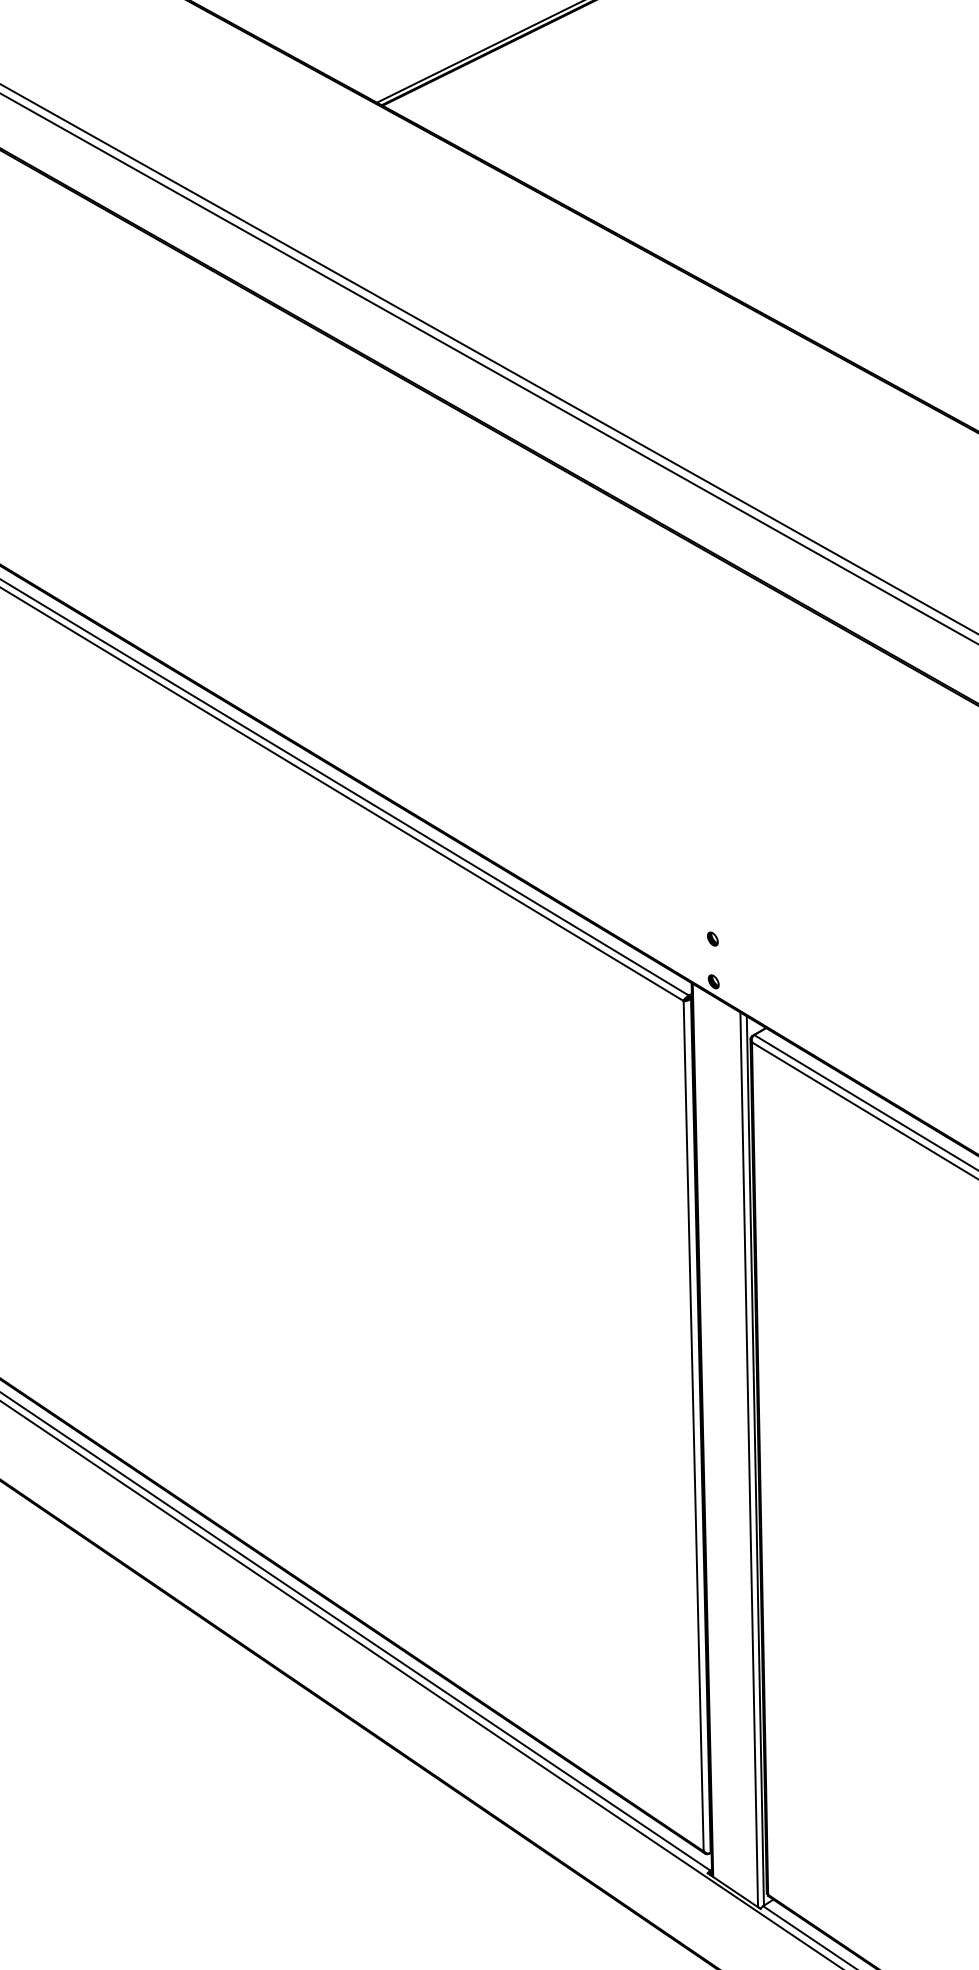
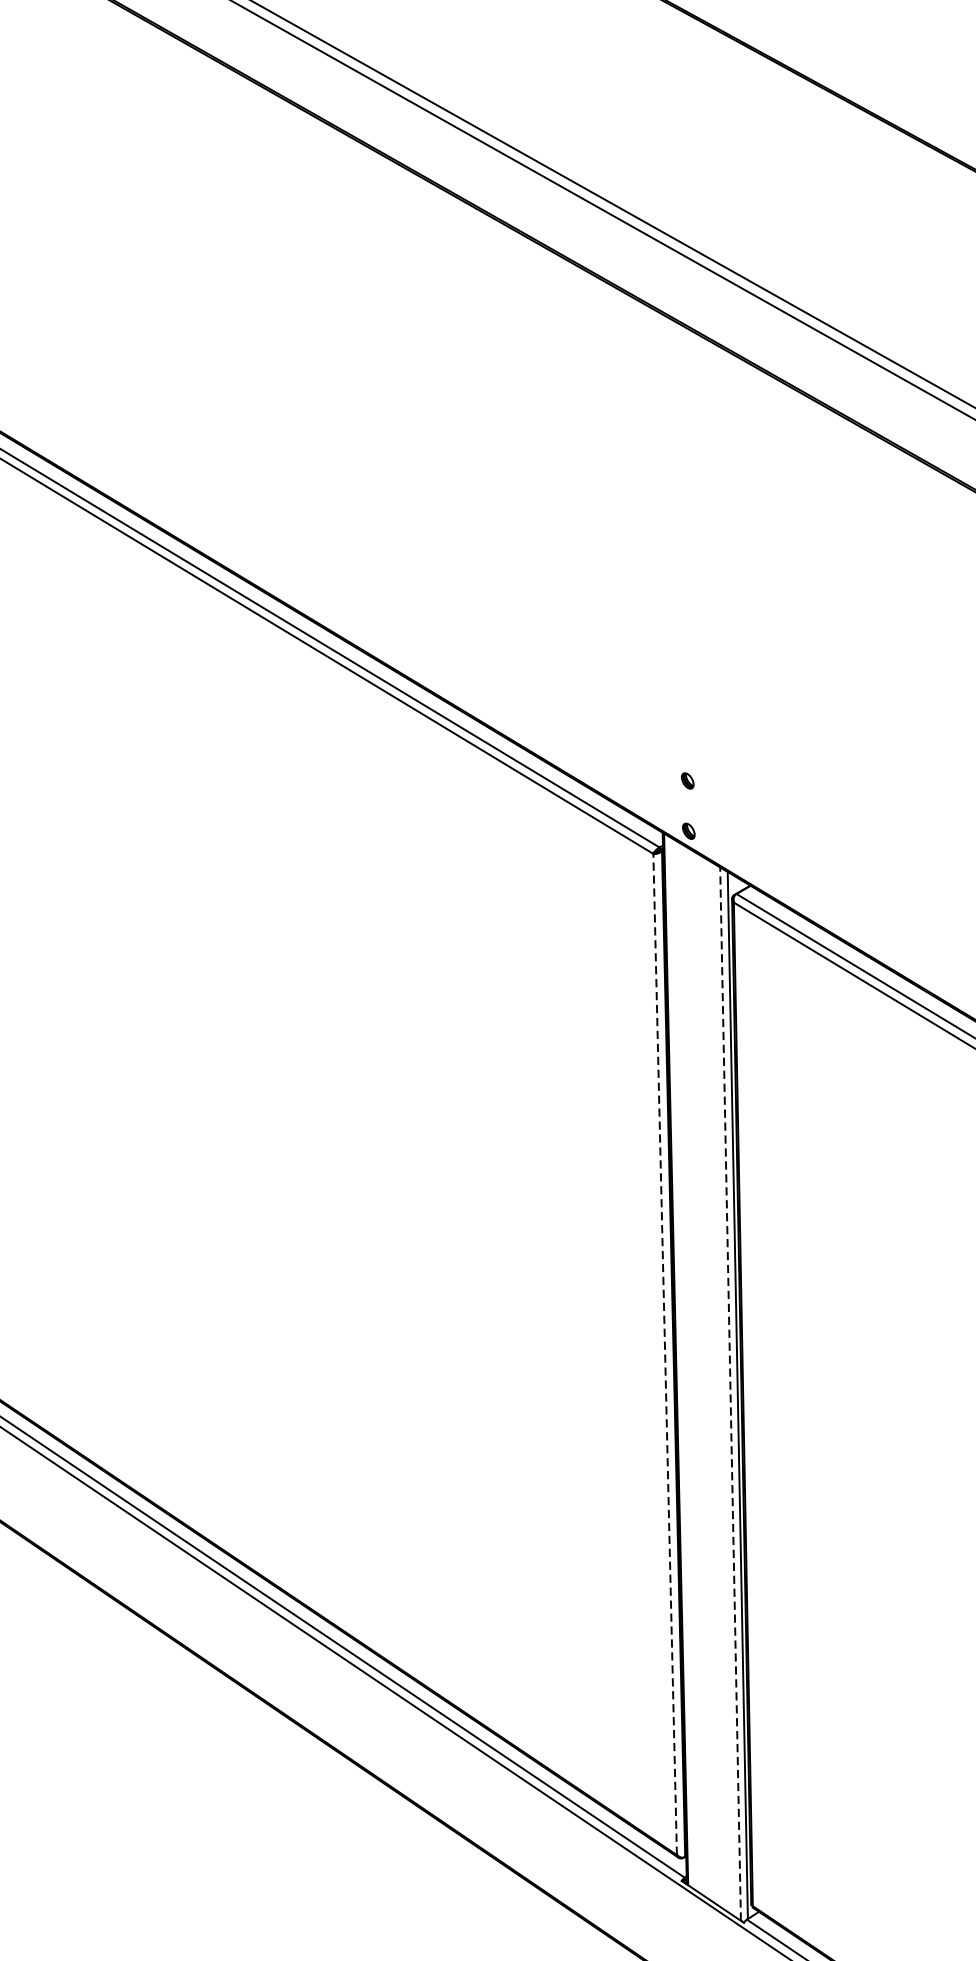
line: (693, 1425) -> (664, 1353), solid -> dashed
line: (749, 1459) -> (730, 1393), solid -> dashed

